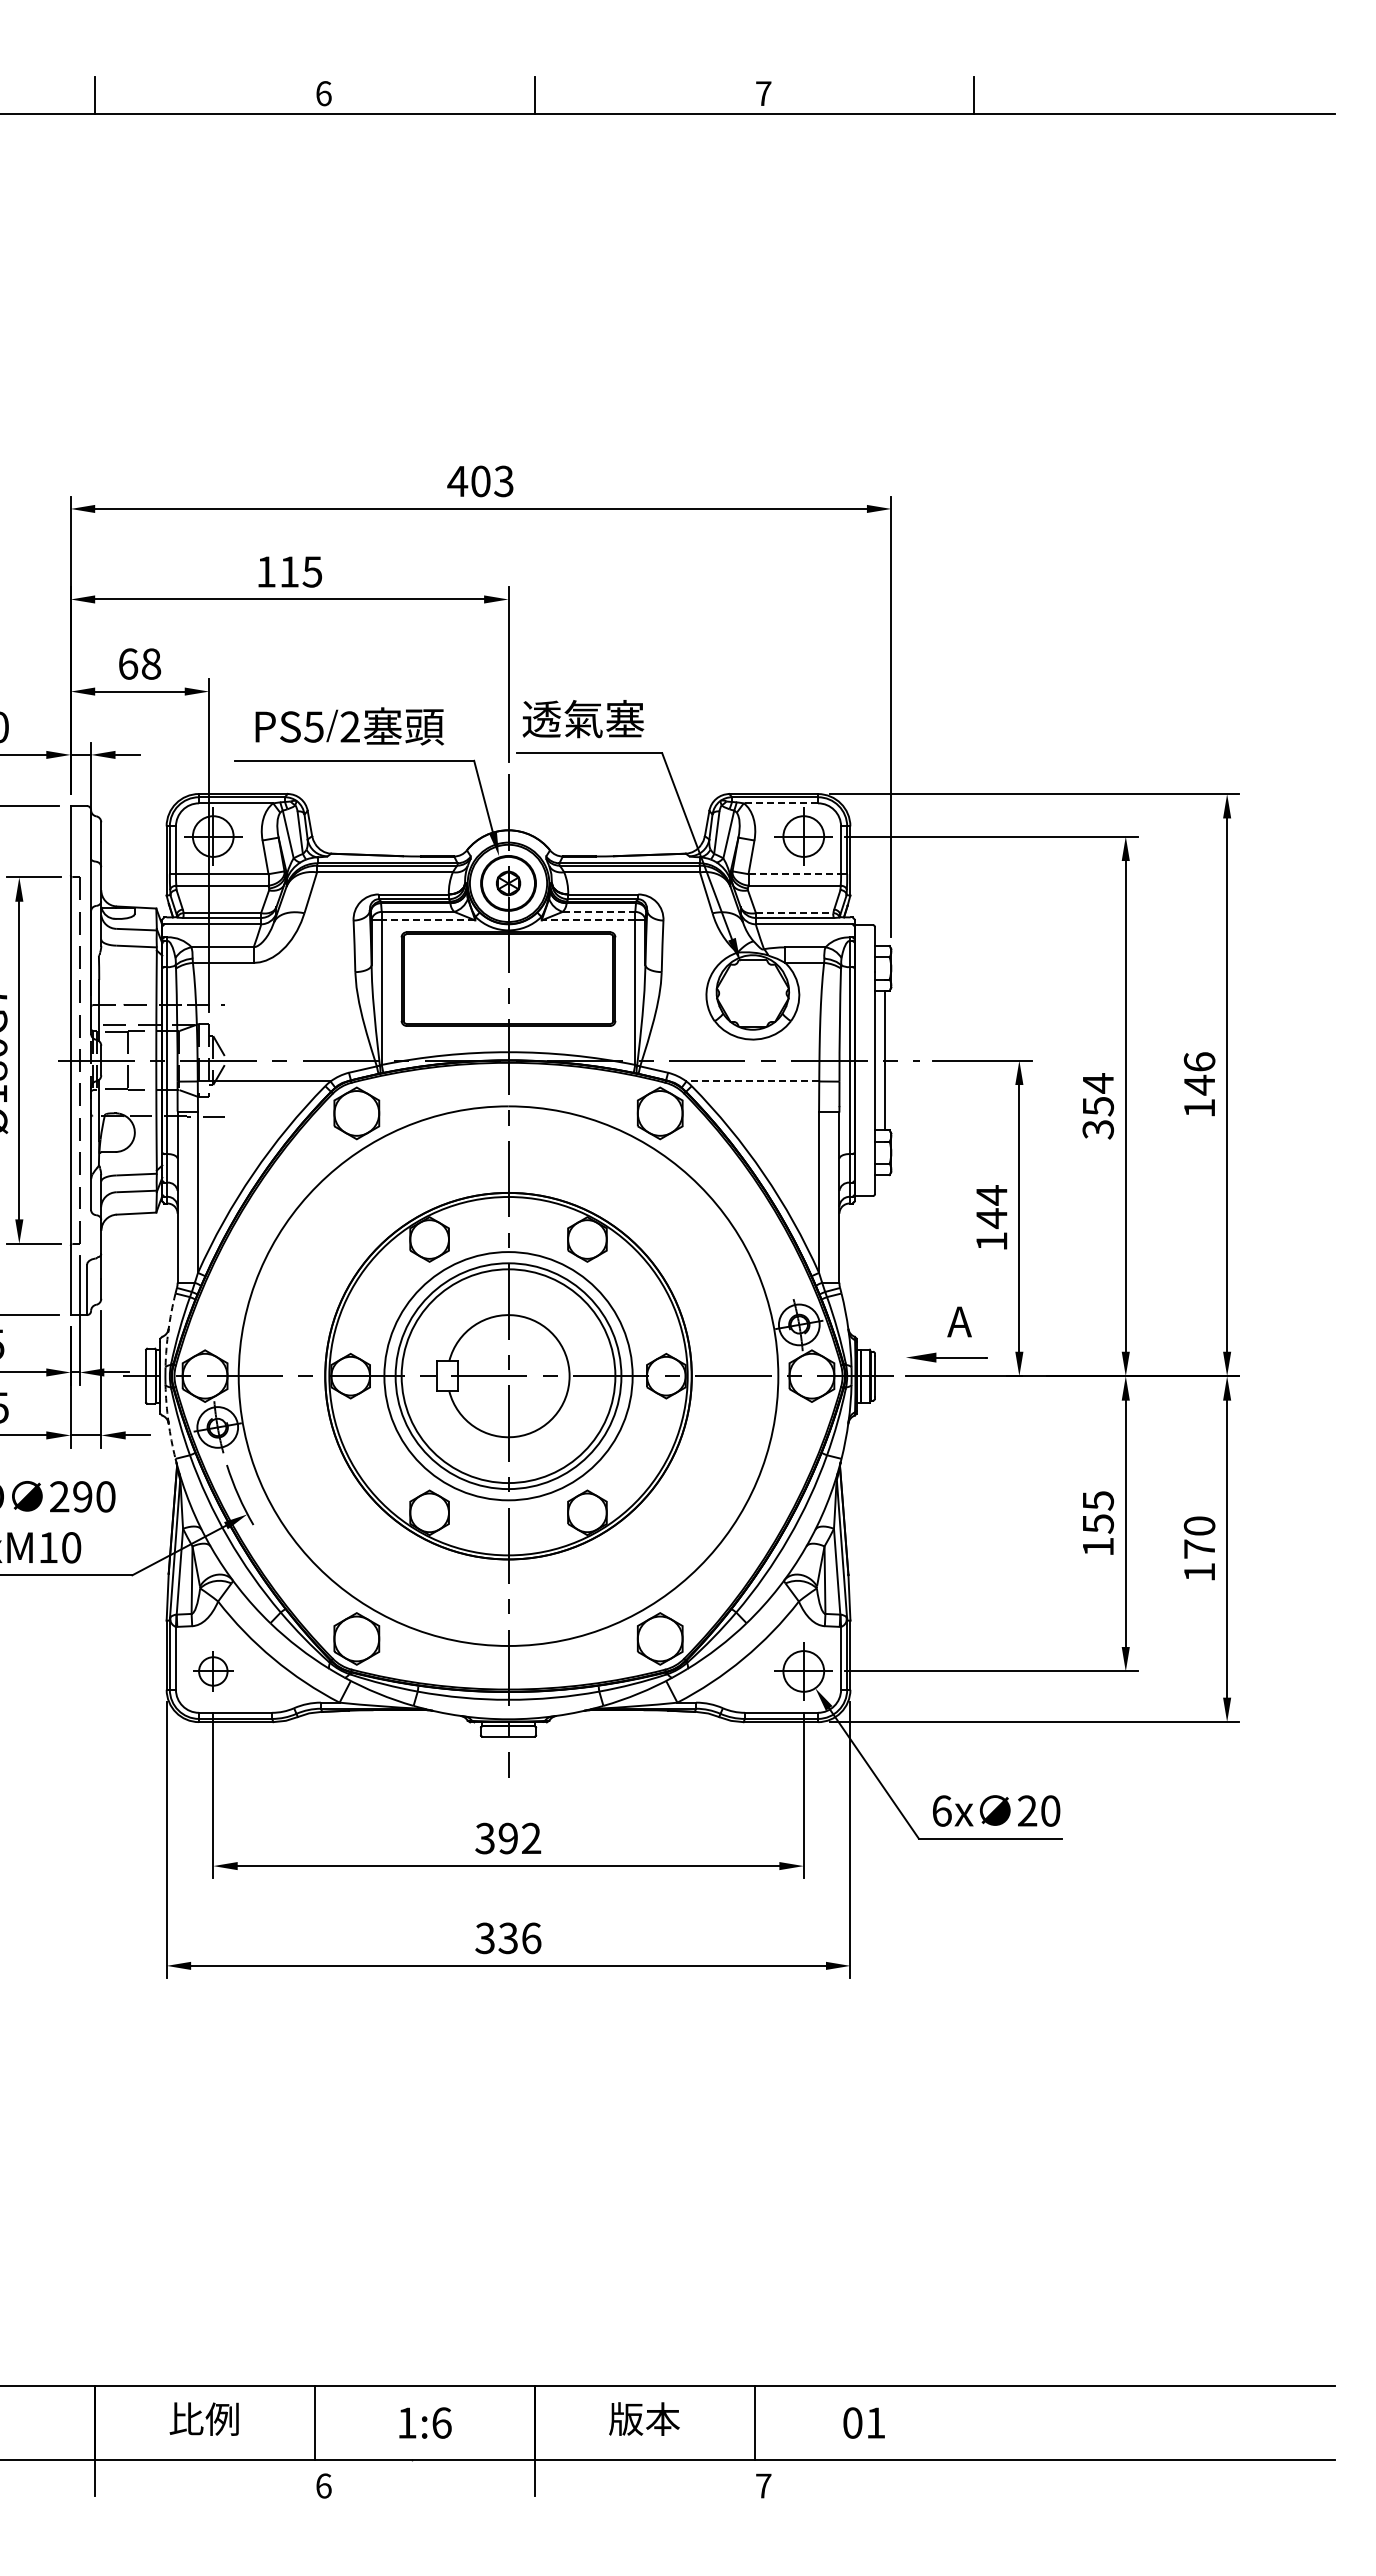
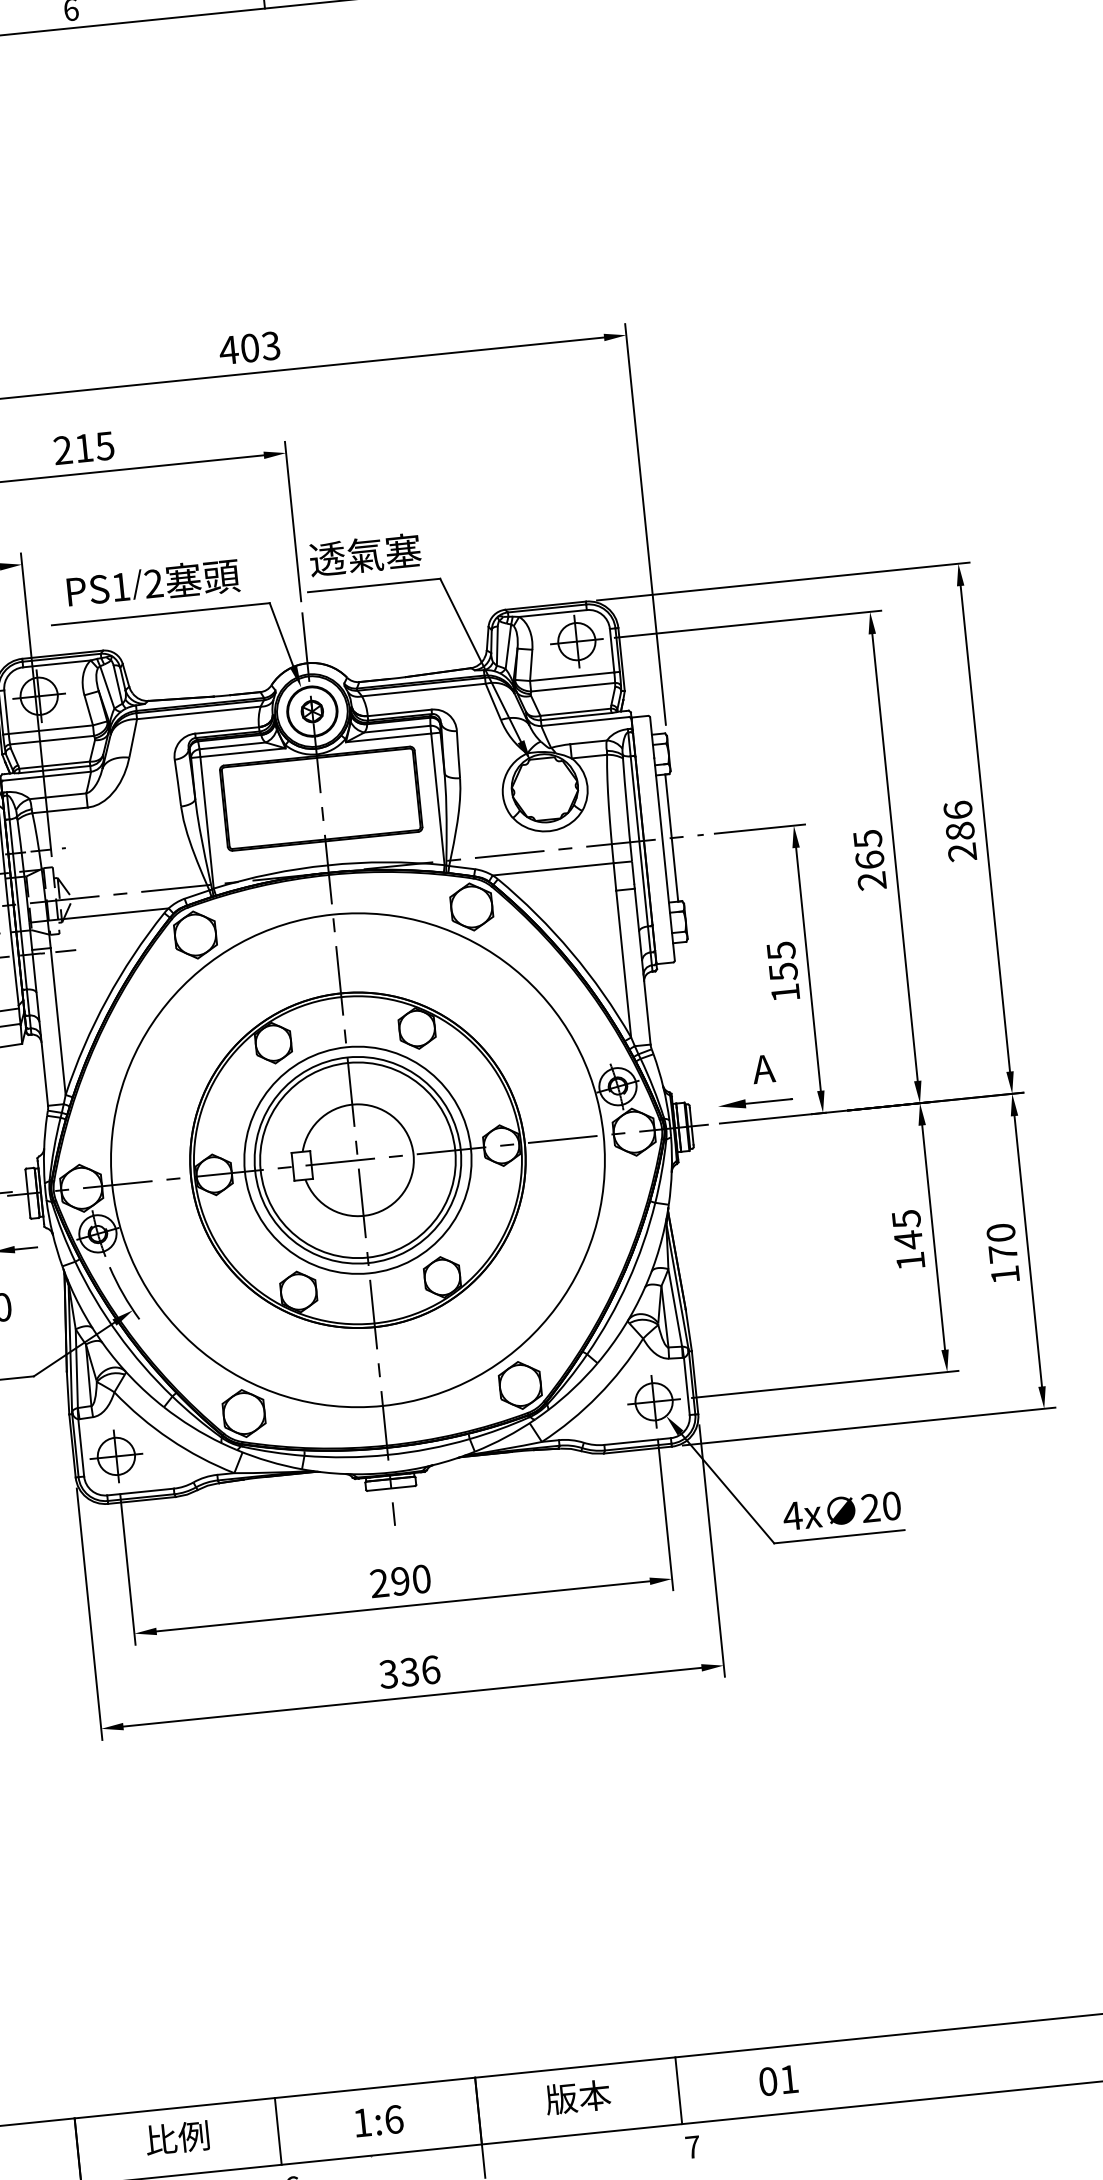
text: (265, 571) -> (62, 450), 115 -> 215
text: (313, 726) -> (120, 586), PS5 -> PS1
line: (780, 803) -> (552, 613), dashed -> solid
line: (795, 874) -> (572, 676), dashed -> solid
line: (599, 911) -> (397, 728), dashed -> solid
line: (794, 913) -> (575, 712), dashed -> solid
line: (428, 920) -> (242, 752), dashed -> solid
line: (588, 920) -> (388, 737), dashed -> solid
line: (752, 1081) -> (552, 869), dashed -> solid
text: (1199, 1095) -> (961, 840), 146 -> 286
text: (1098, 1106) -> (870, 860), 354 -> 265
text: (991, 1207) -> (782, 962), 144 -> 155
arc: (168, 1330) -> (44, 1150), dashed -> solid
arc: (168, 1422) -> (52, 1233), dashed -> solid
text: (1098, 1523) -> (908, 1239), 155 -> 145
part: (213, 1671) -> (116, 1456), size x1.43
text: (941, 1810) -> (792, 1515), 6x -> 4x
text: (508, 1838) -> (400, 1581), 392 -> 290

